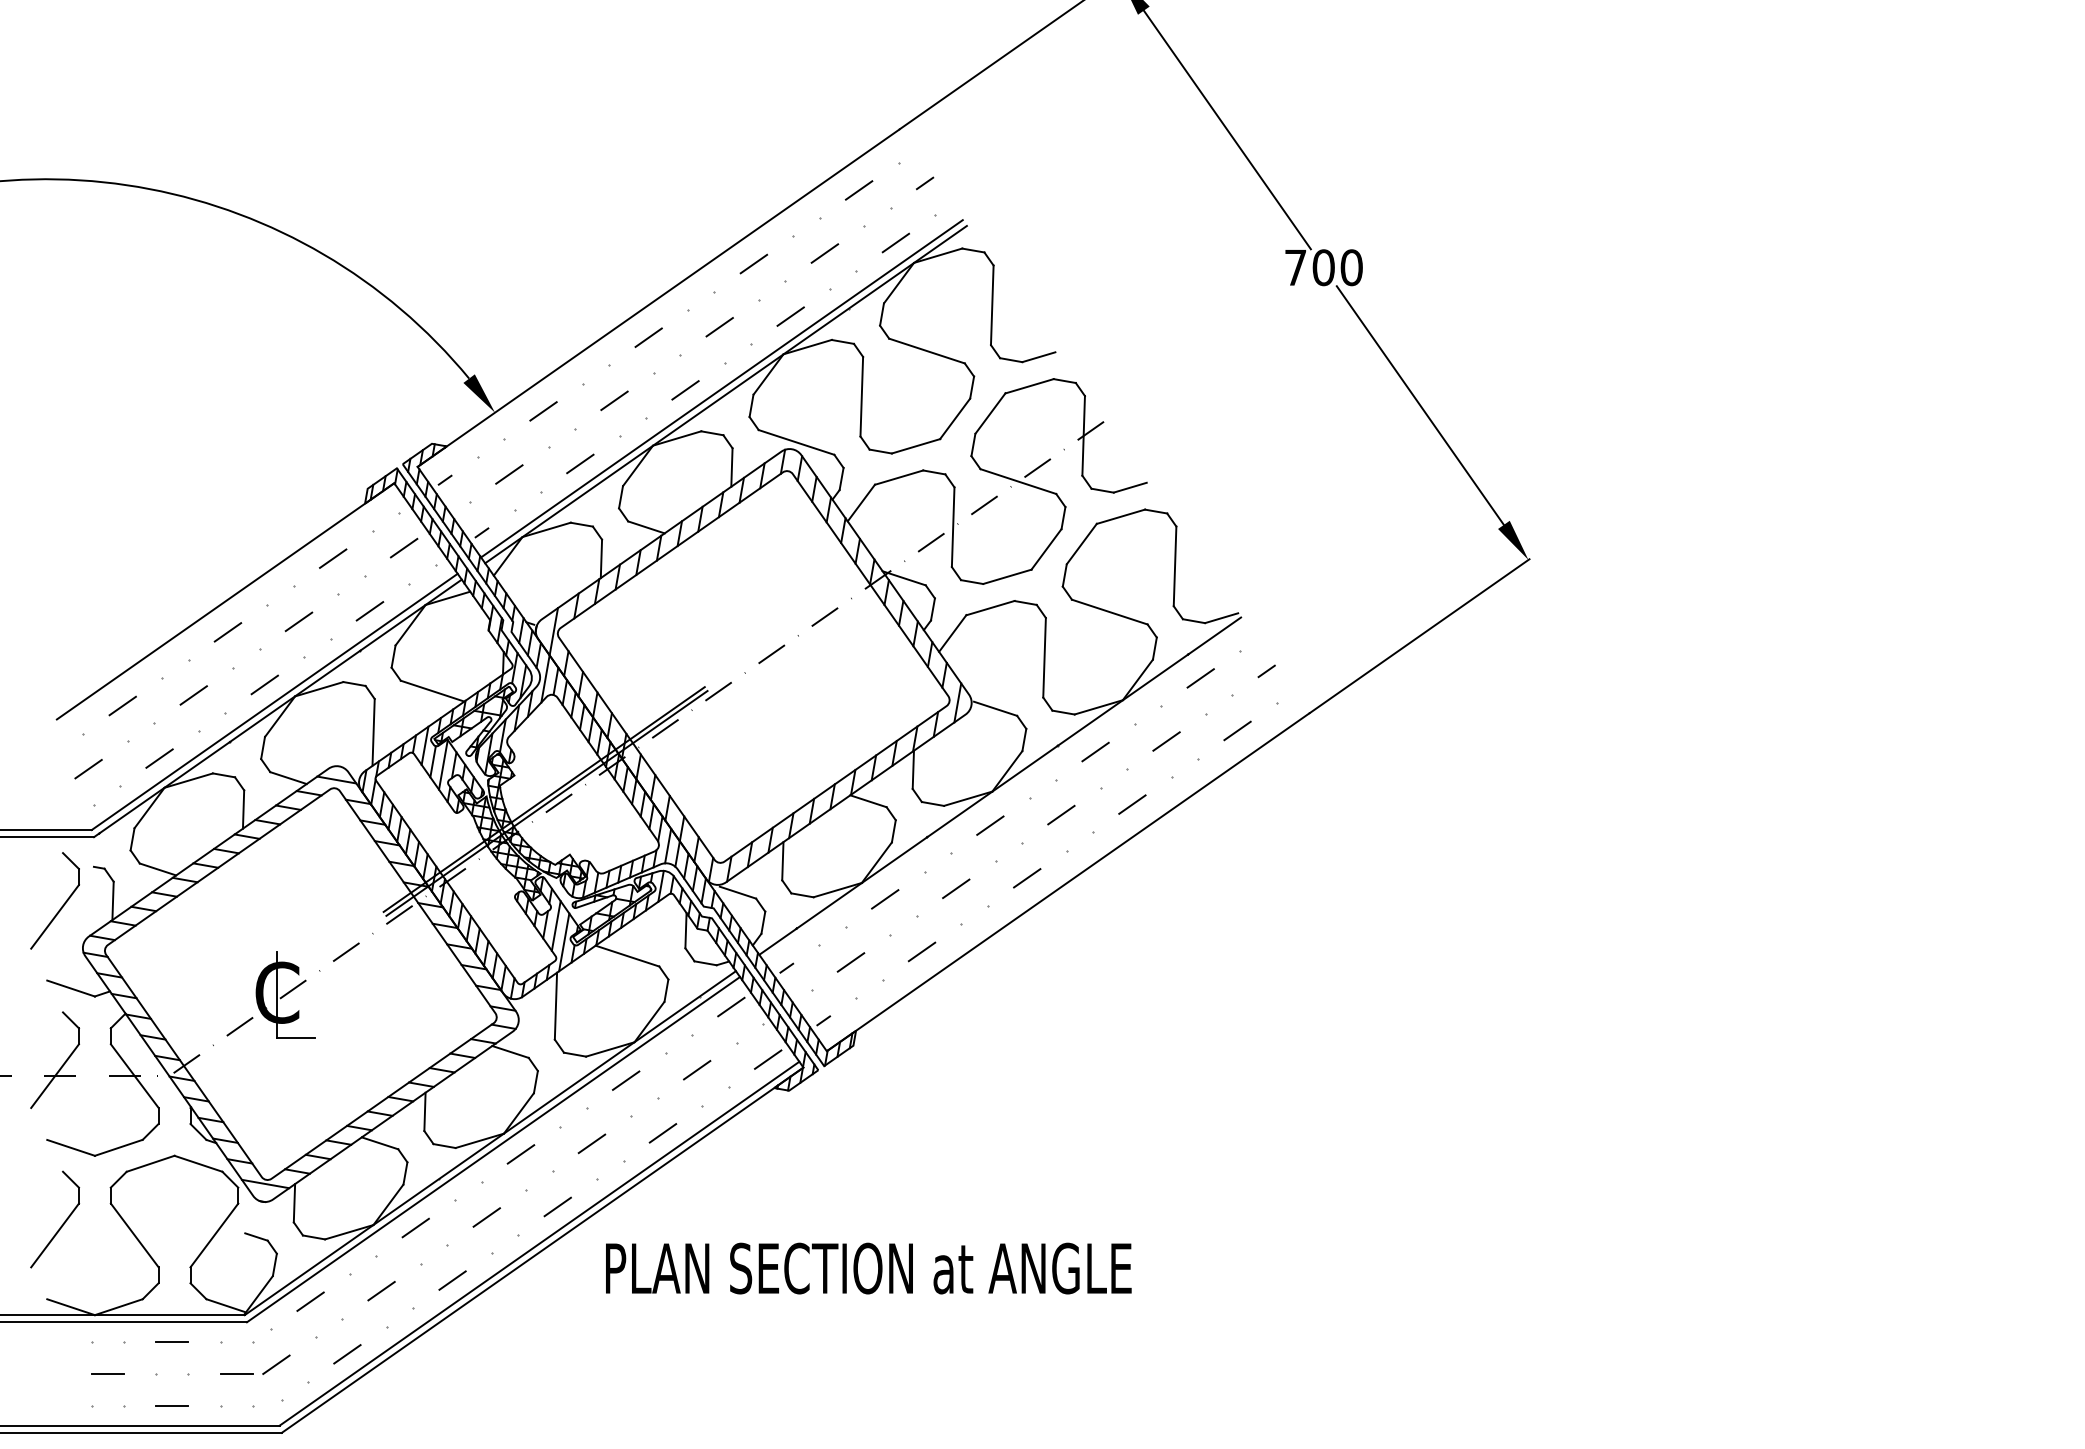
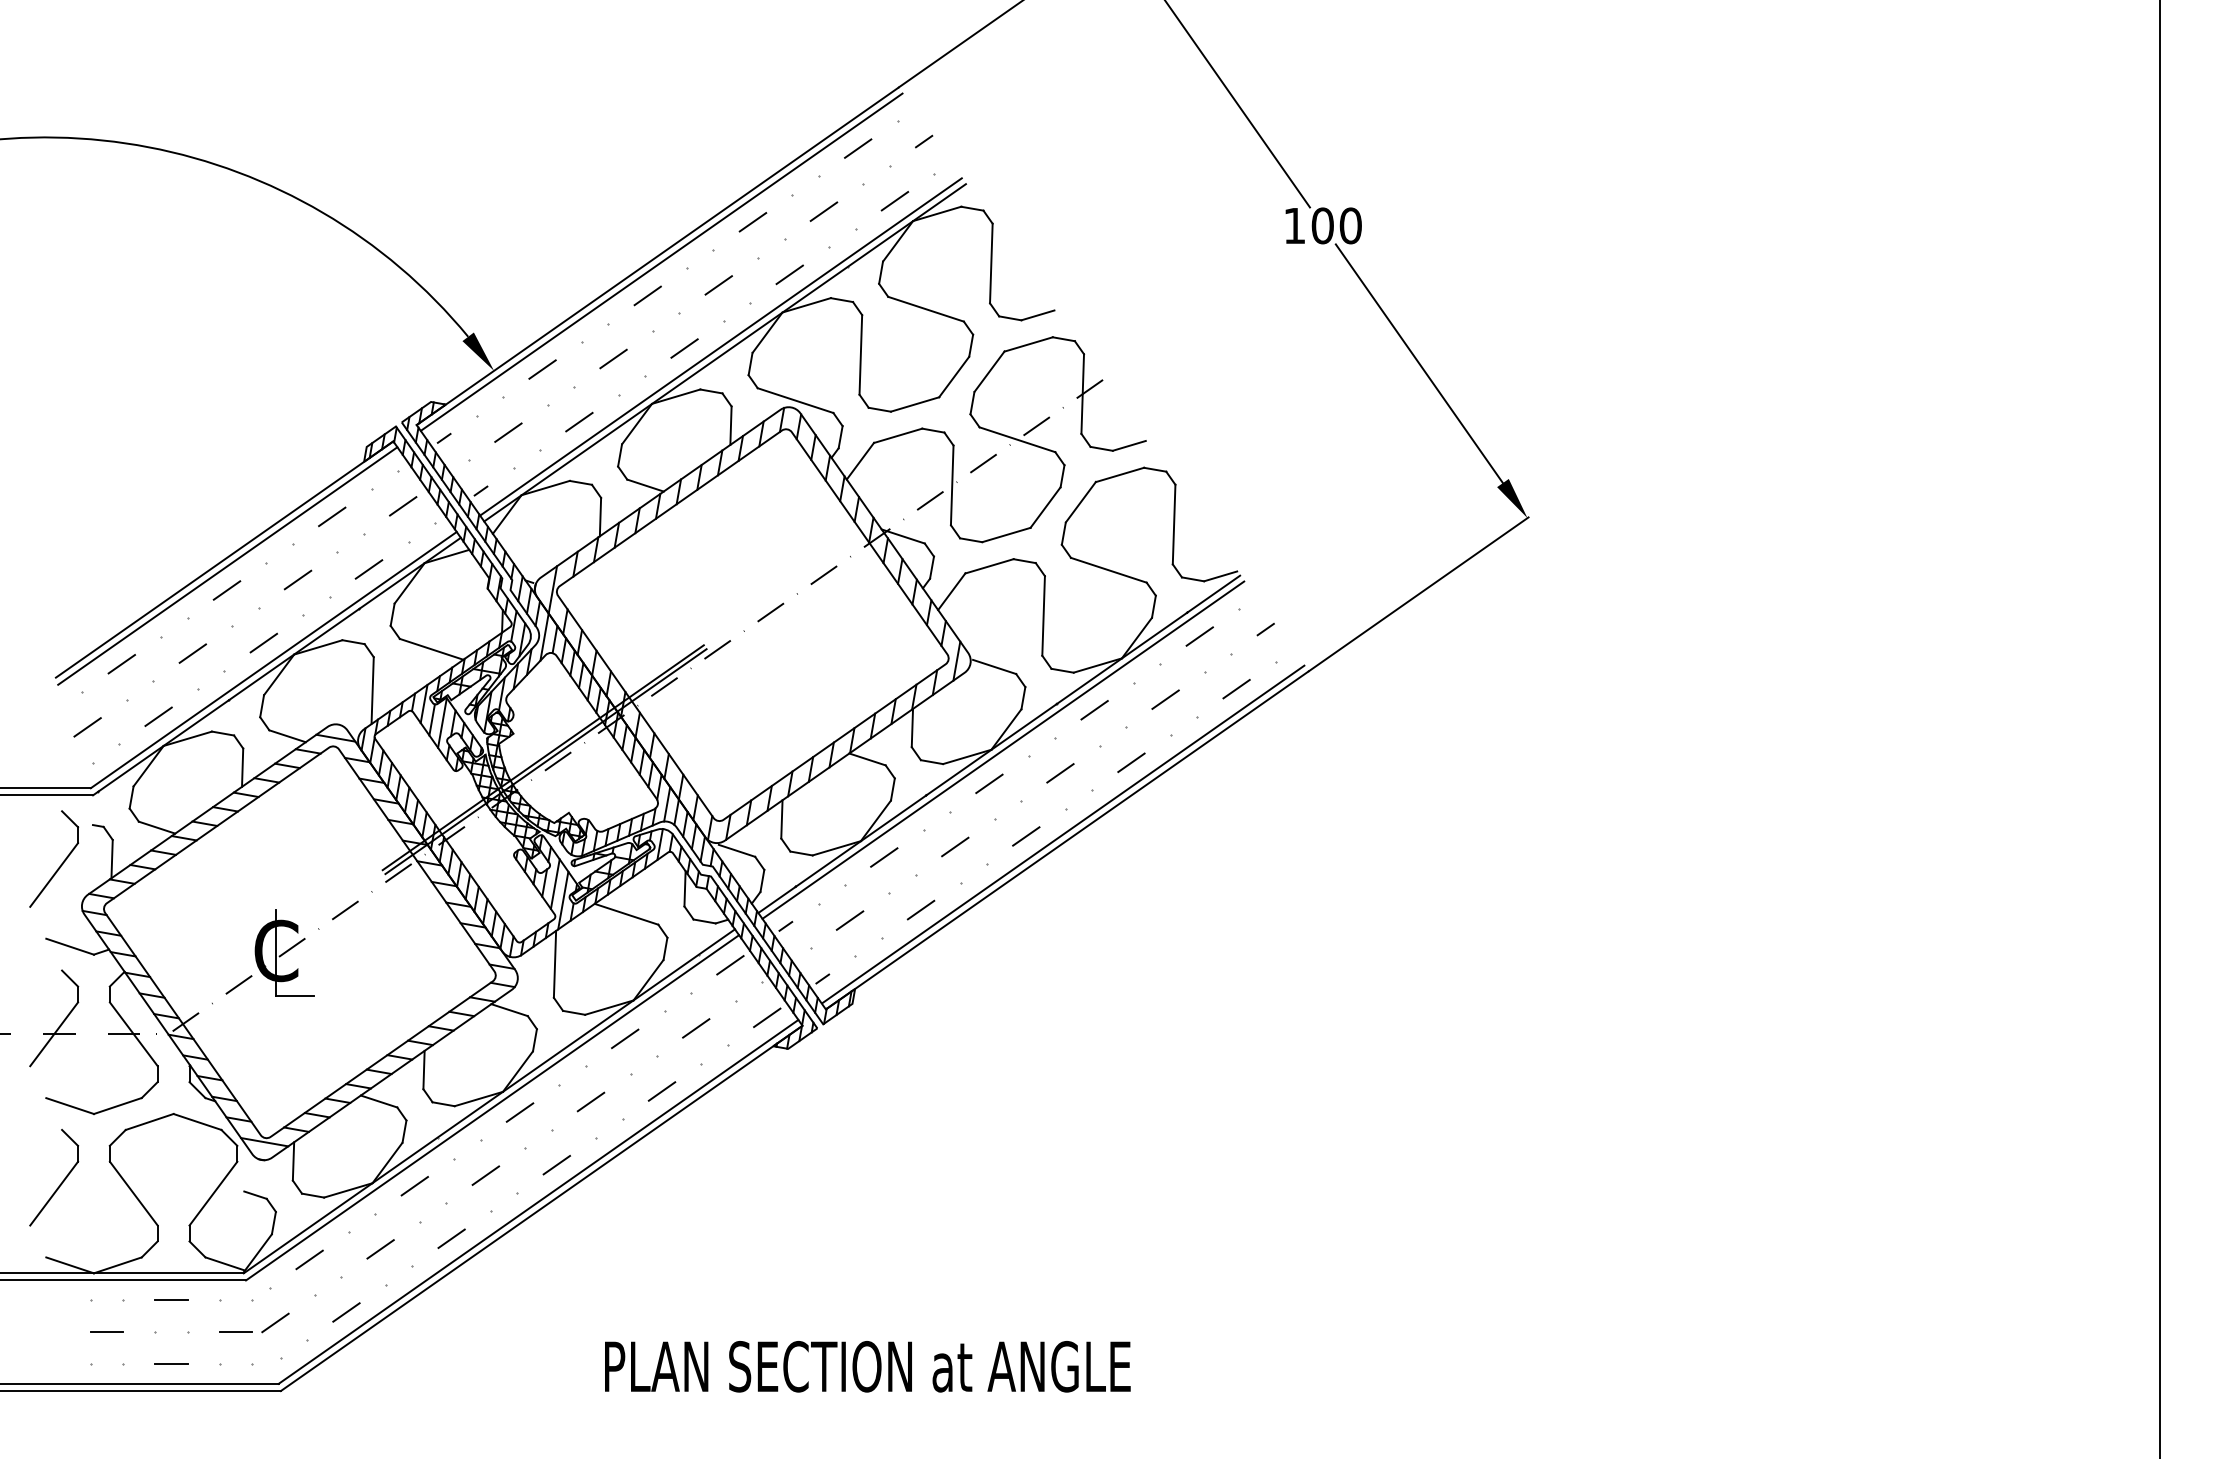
text: (1295, 267) -> (1294, 225), 700 -> 100
line: (662, 303) -> (661, 261), added
line: (228, 607) -> (227, 565), added
line: (1004, 791) -> (1003, 749), added
line: (1064, 875) -> (1063, 833), added
text: (868, 1268) -> (867, 1366), moved

